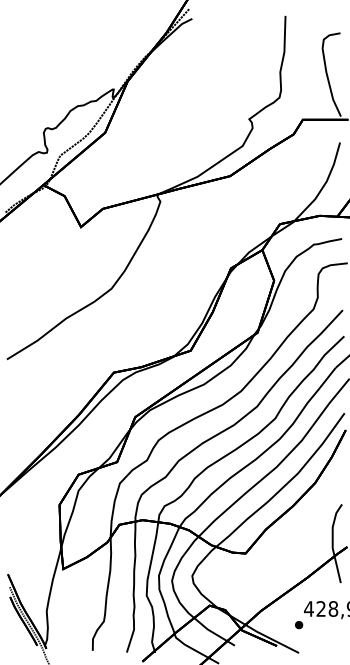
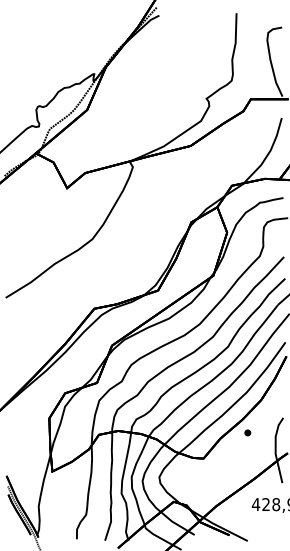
part: (298, 624) -> (247, 432), moved

